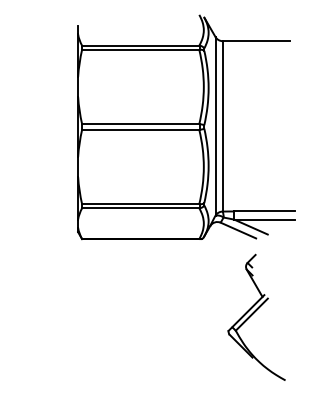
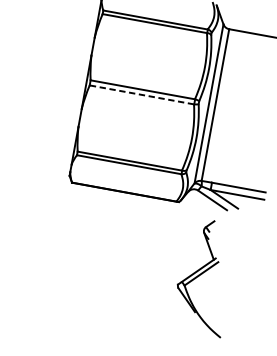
line: (140, 129) -> (141, 94), solid -> dashed
part: (256, 316) -> (205, 276), moved

